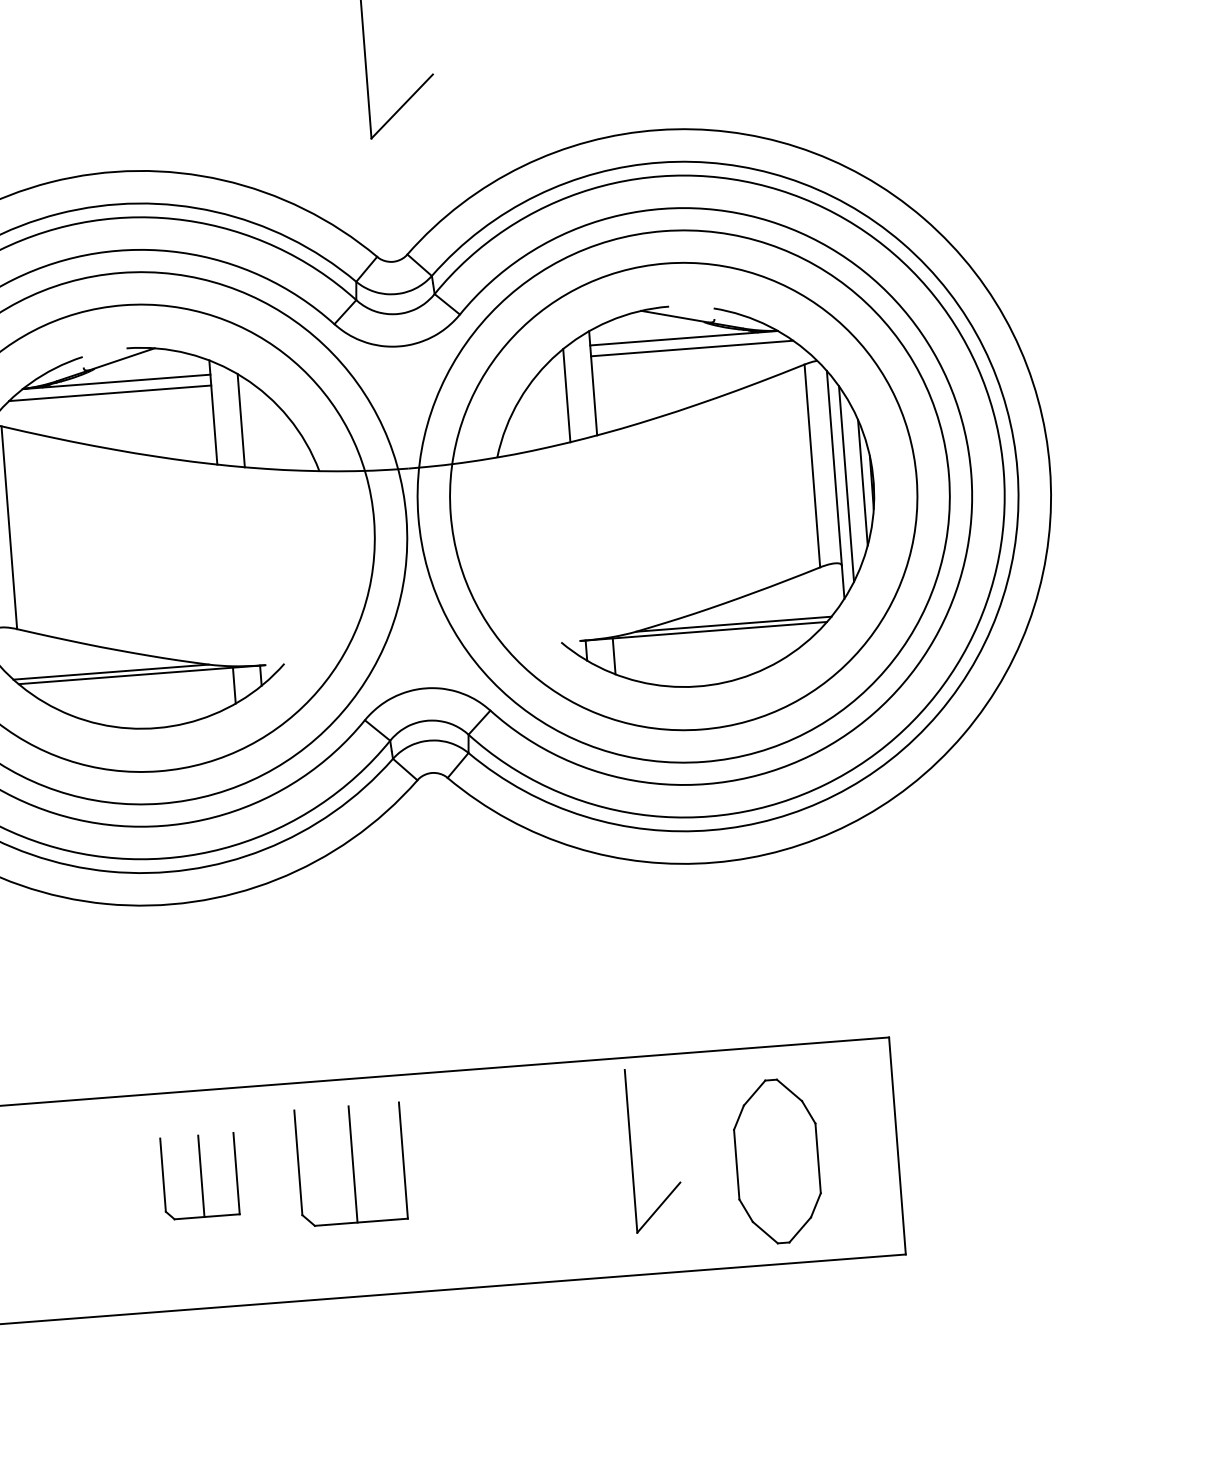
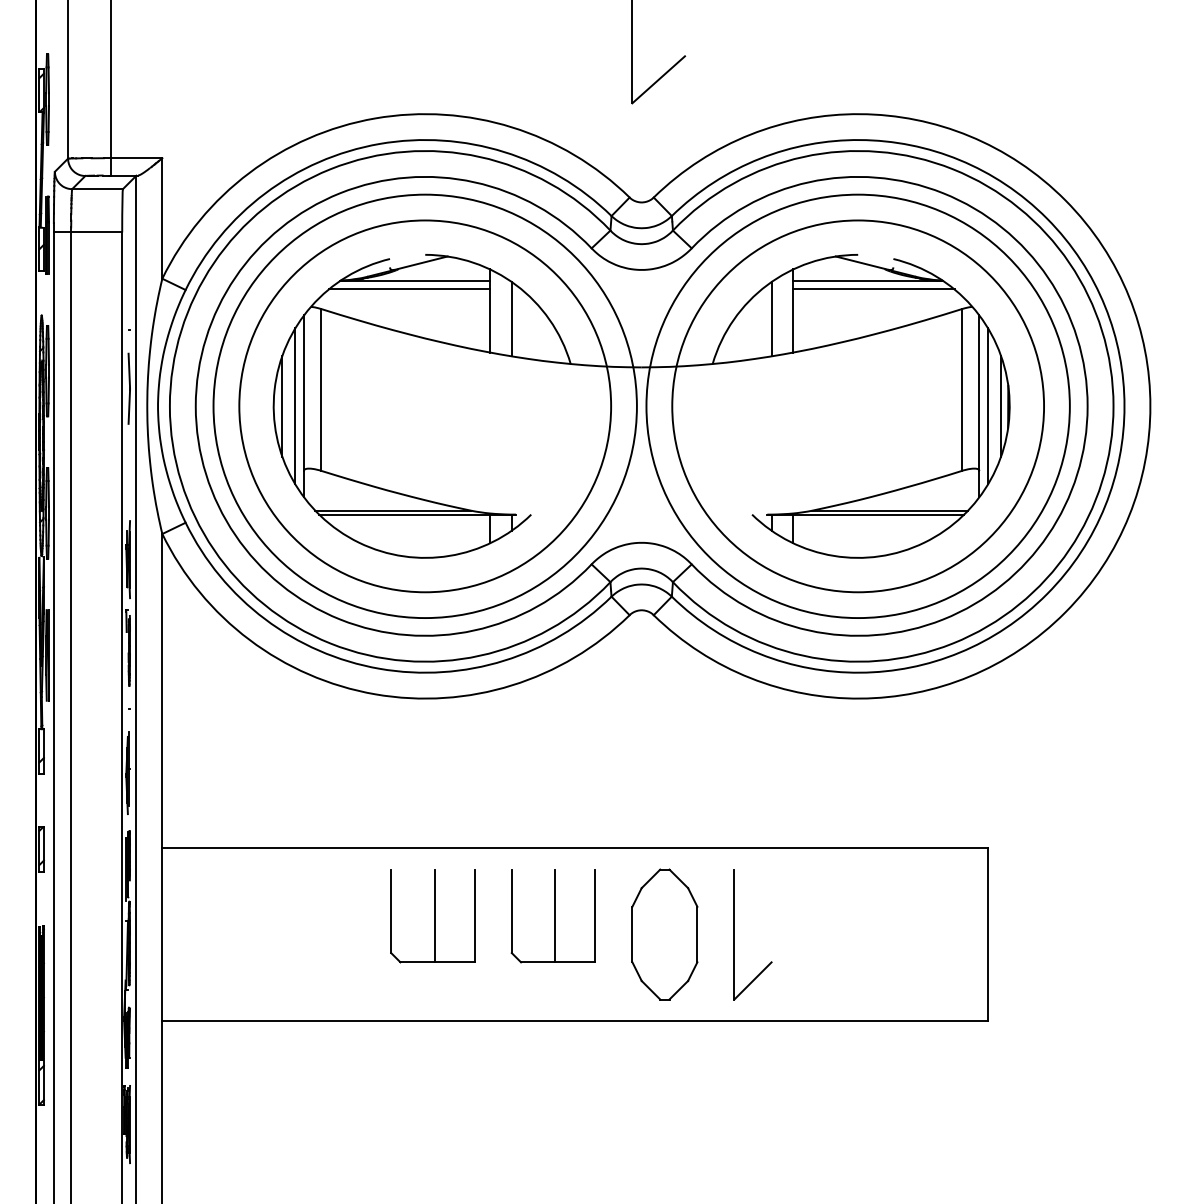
part: (631, 1151) -> (734, 934), moved
part: (776, 1161) -> (664, 934), moved
part: (199, 1176) -> (432, 916), size x1.43

